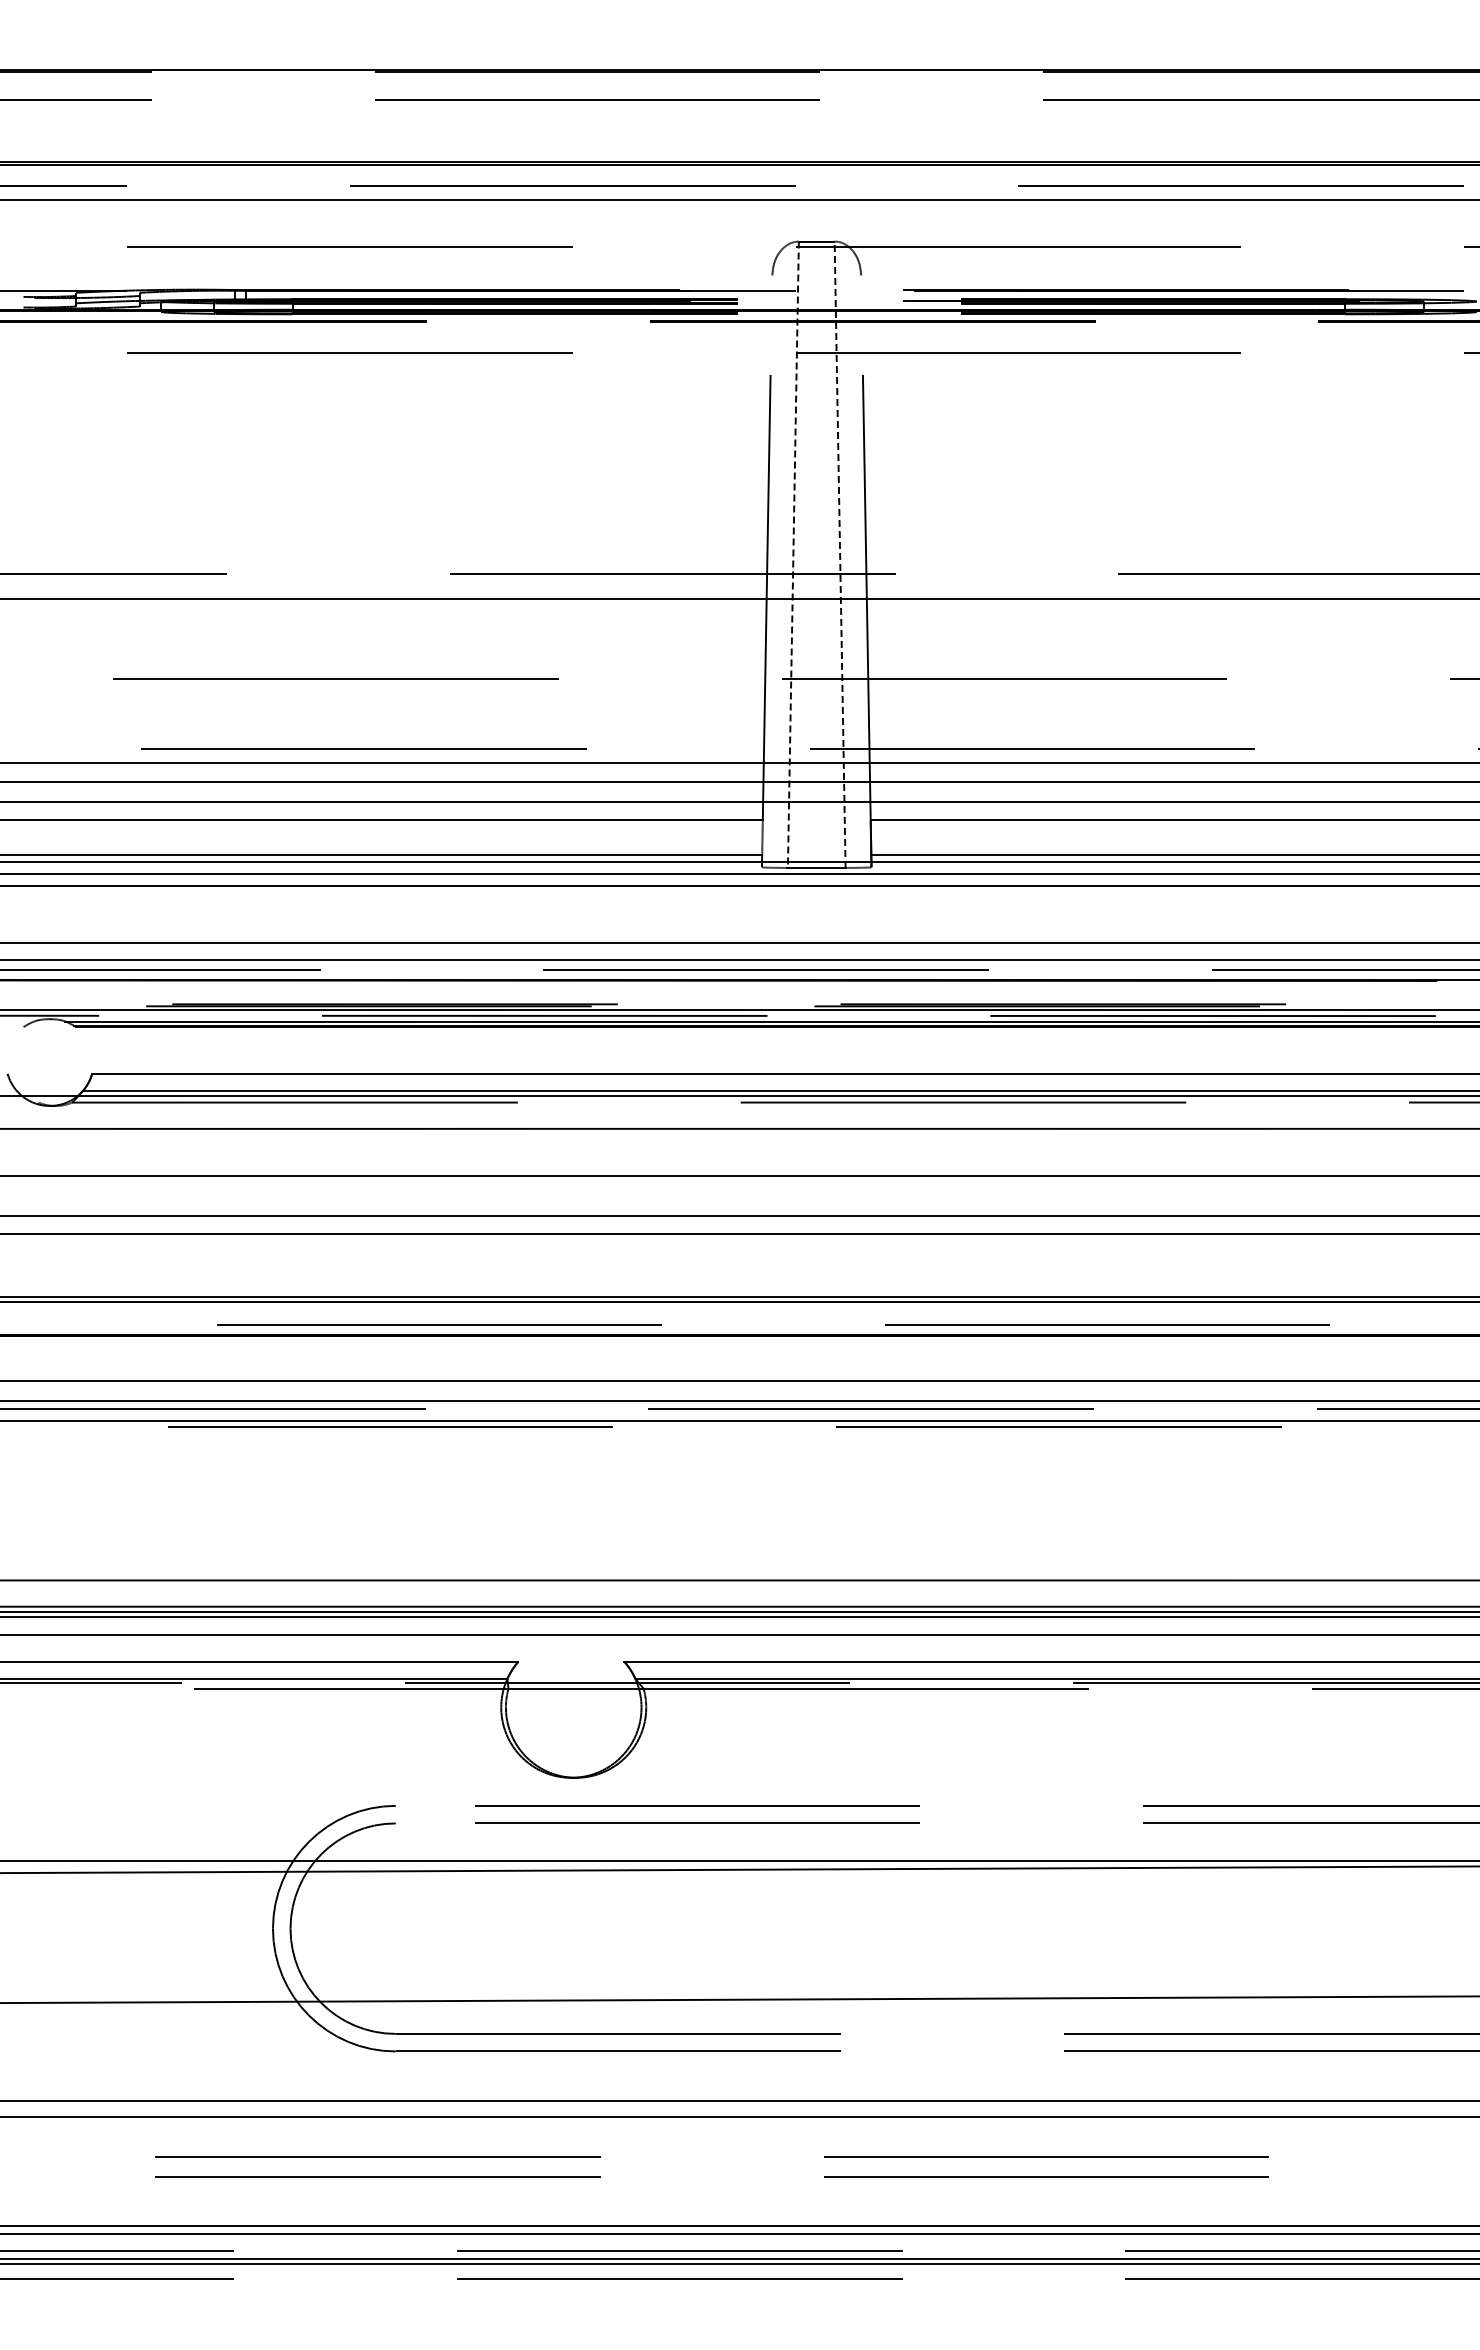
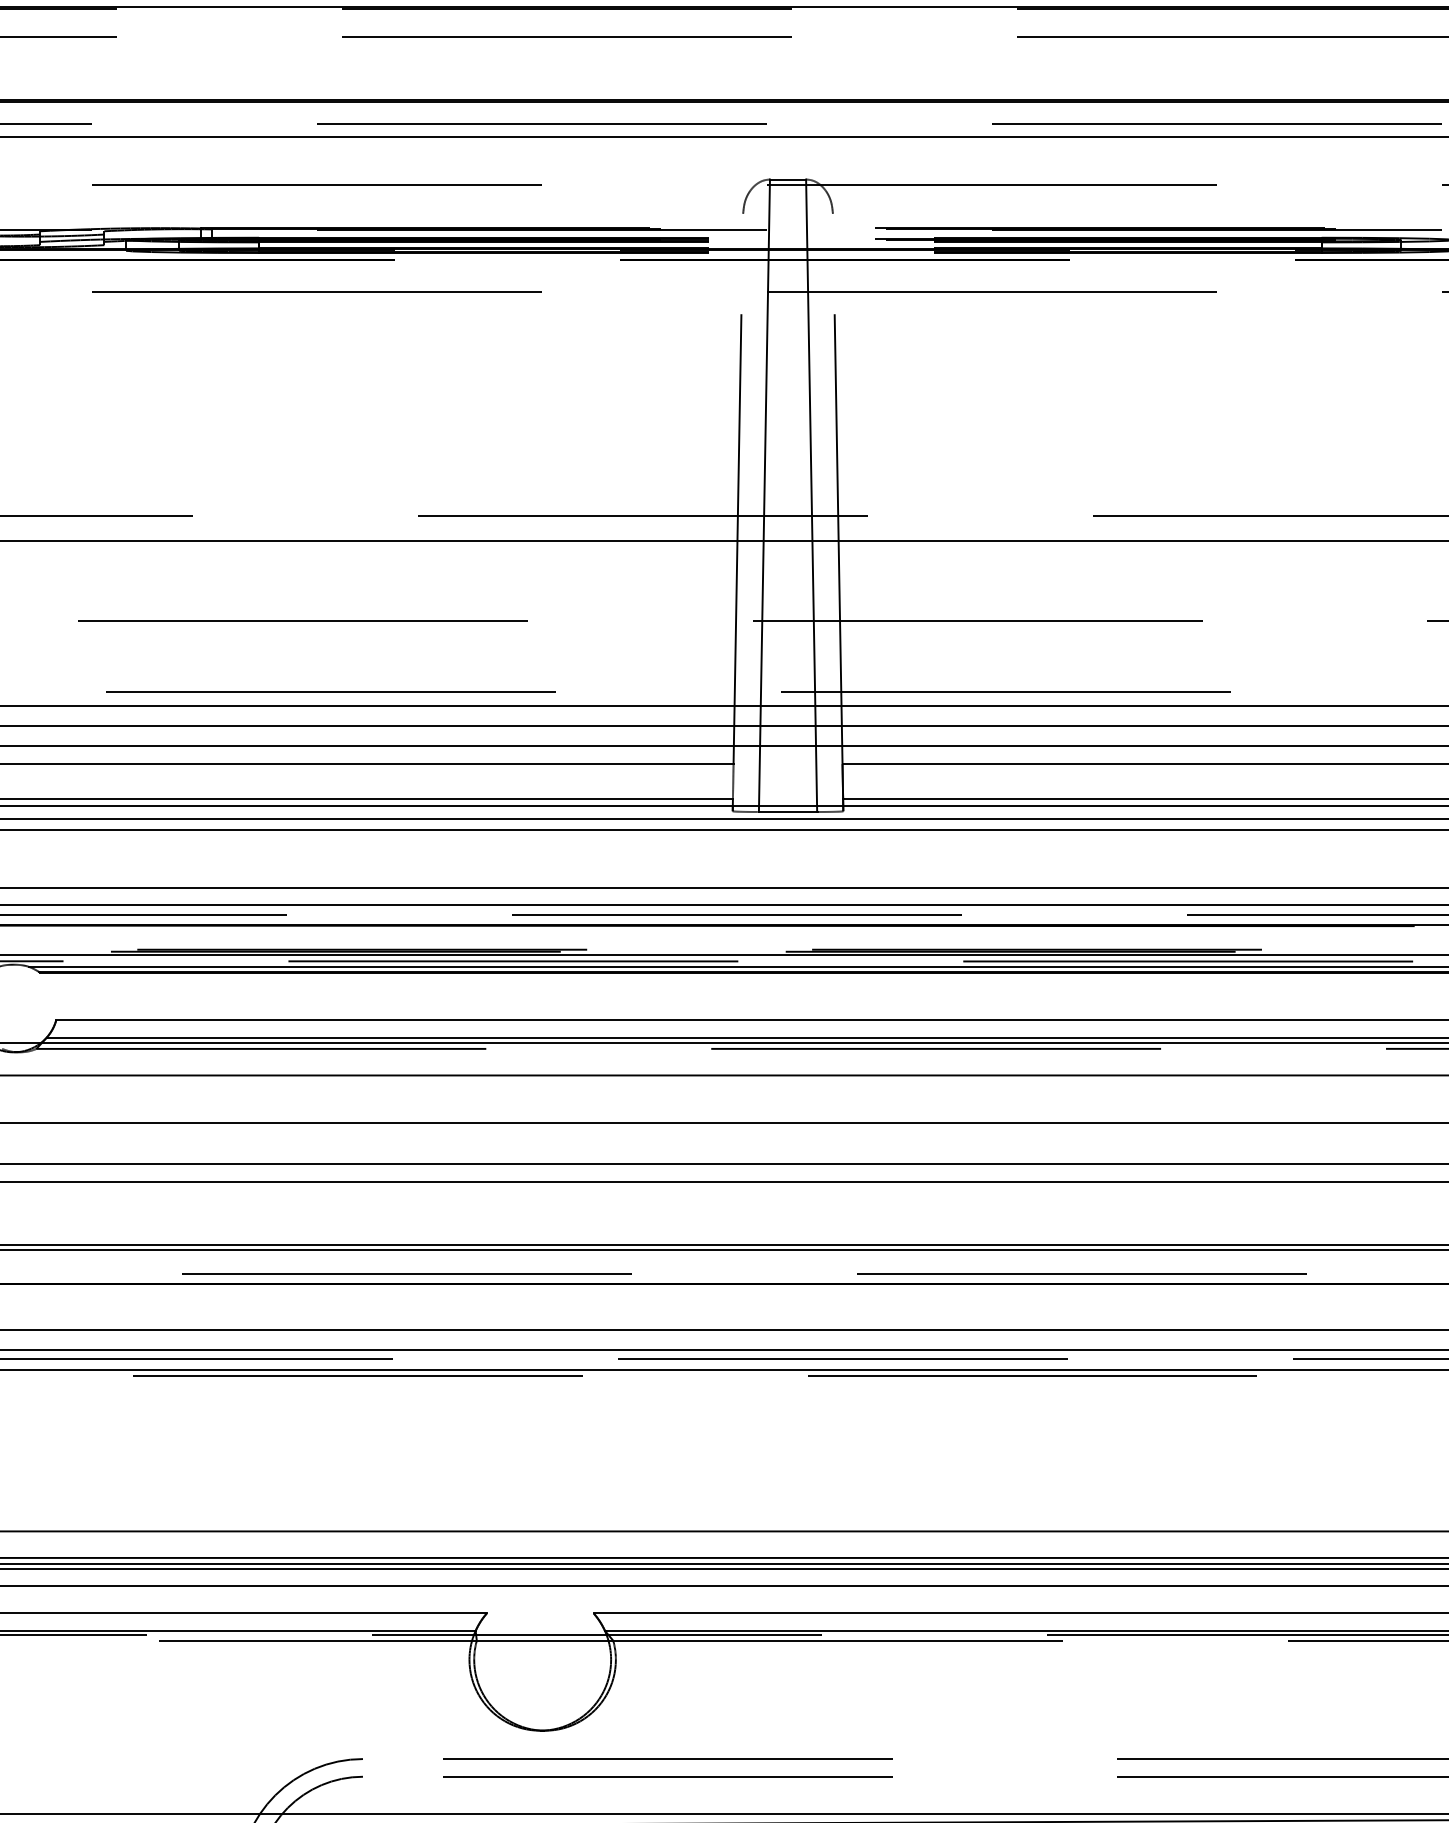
line: (840, 554) -> (812, 495), dashed -> solid
line: (793, 555) -> (764, 496), dashed -> solid

